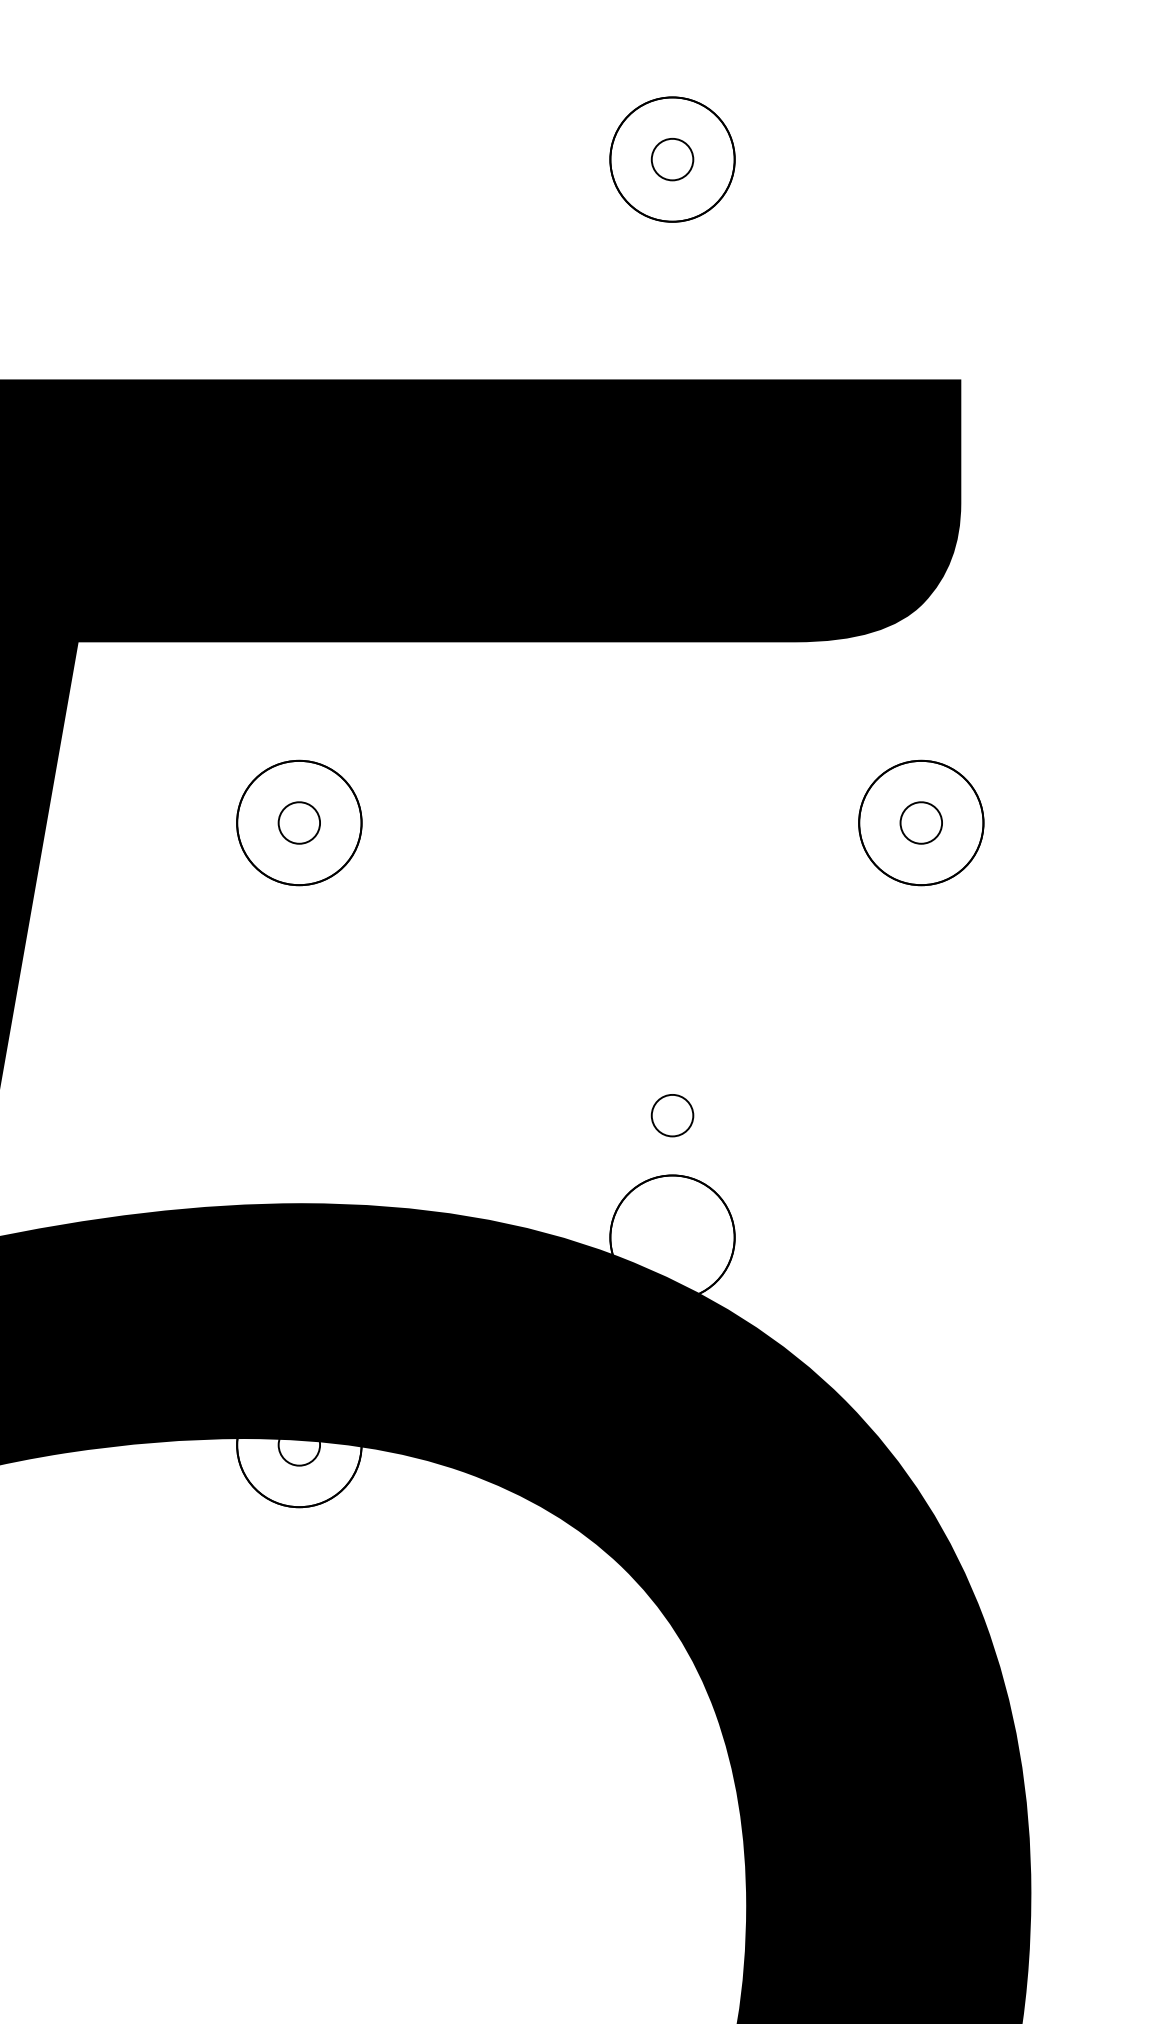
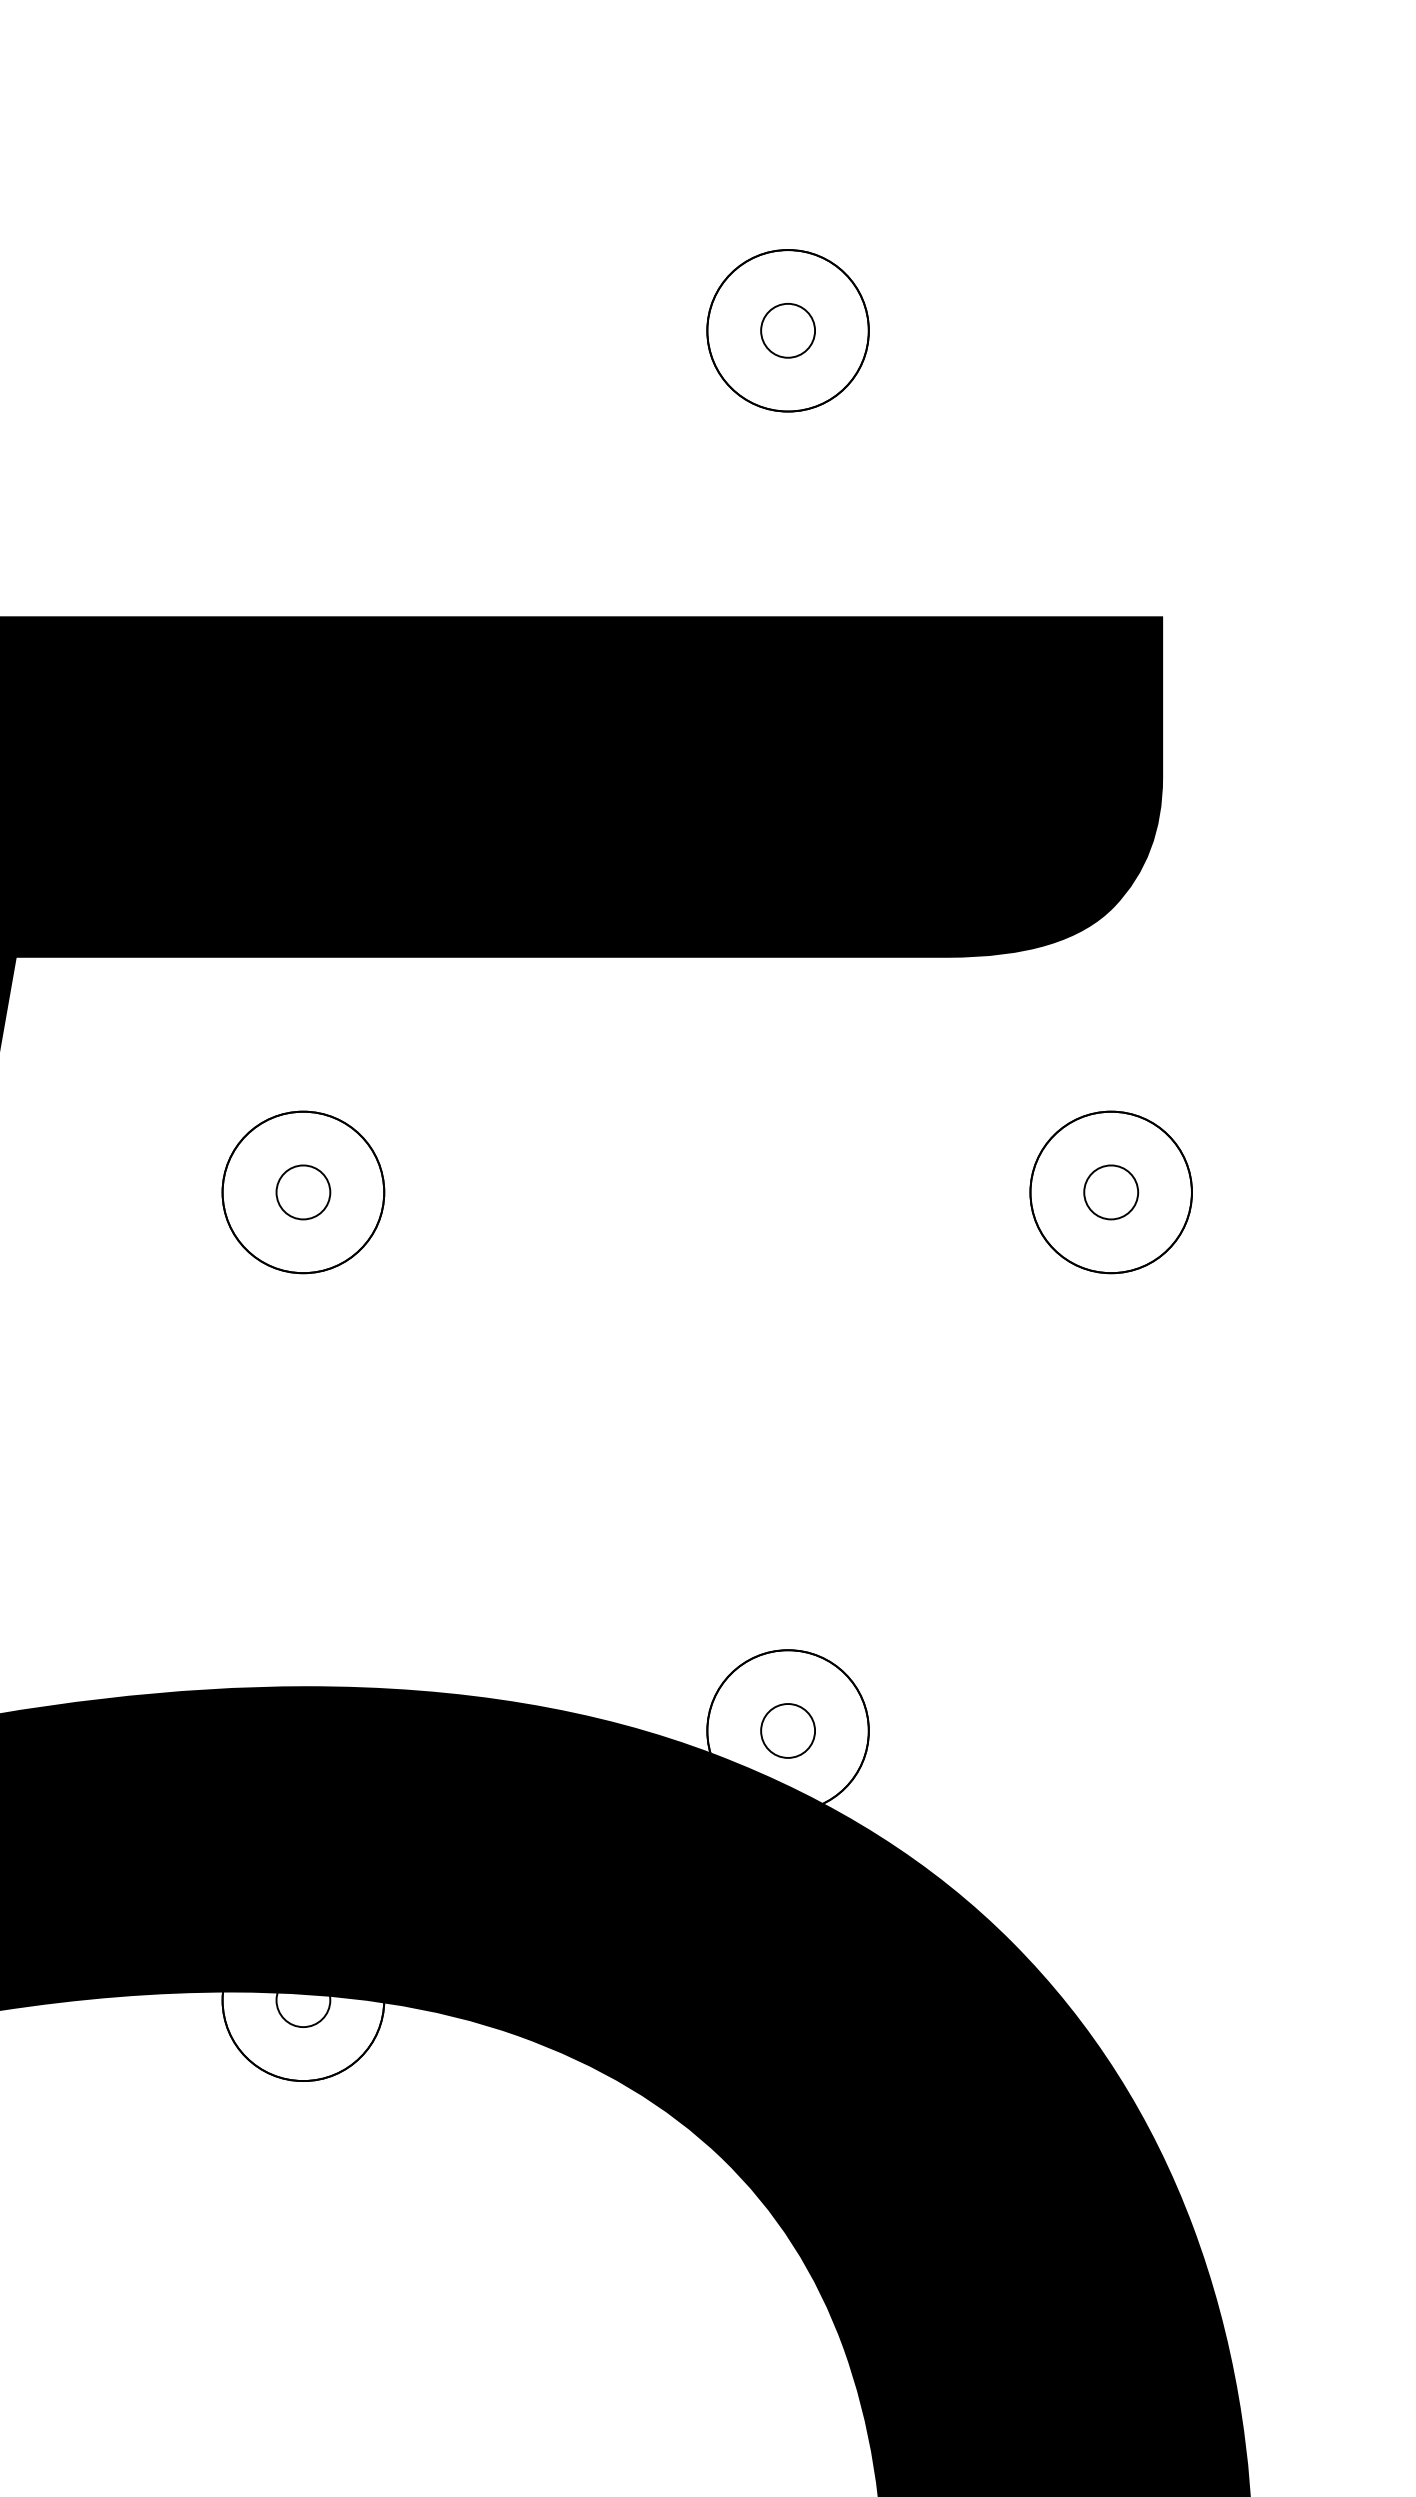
part: (672, 1115) -> (788, 1730), moved

